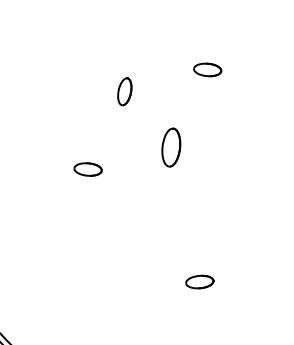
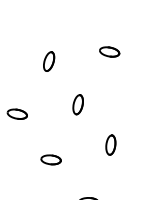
part: (171, 147) -> (78, 104), size x0.71
part: (222, 198) -> (110, 144), added
part: (141, 228) -> (51, 160), added

